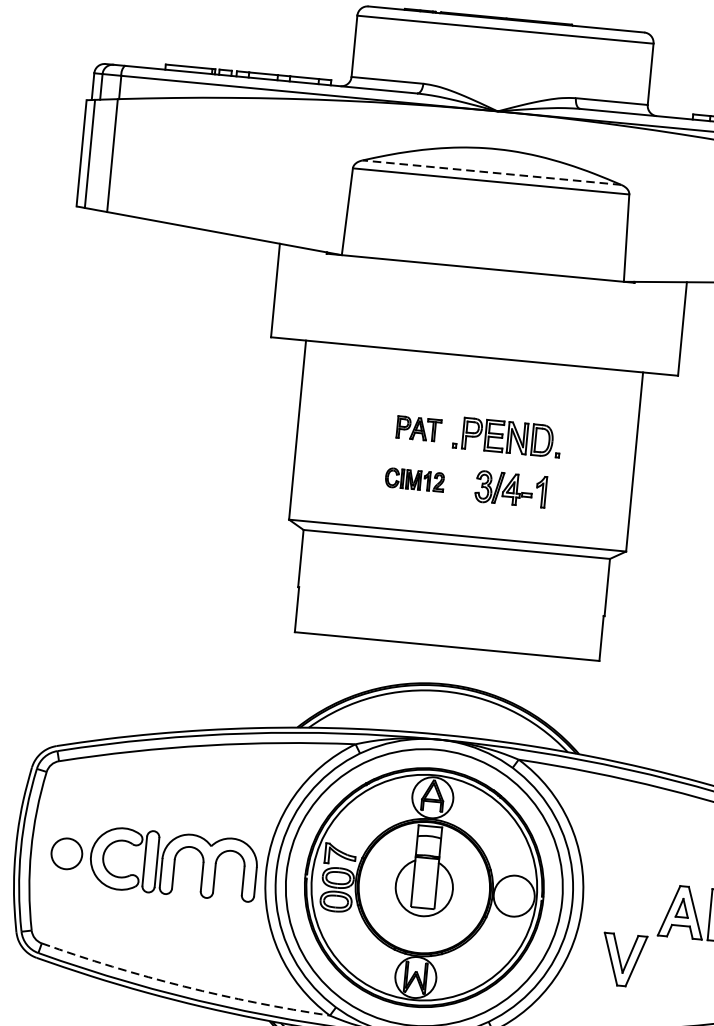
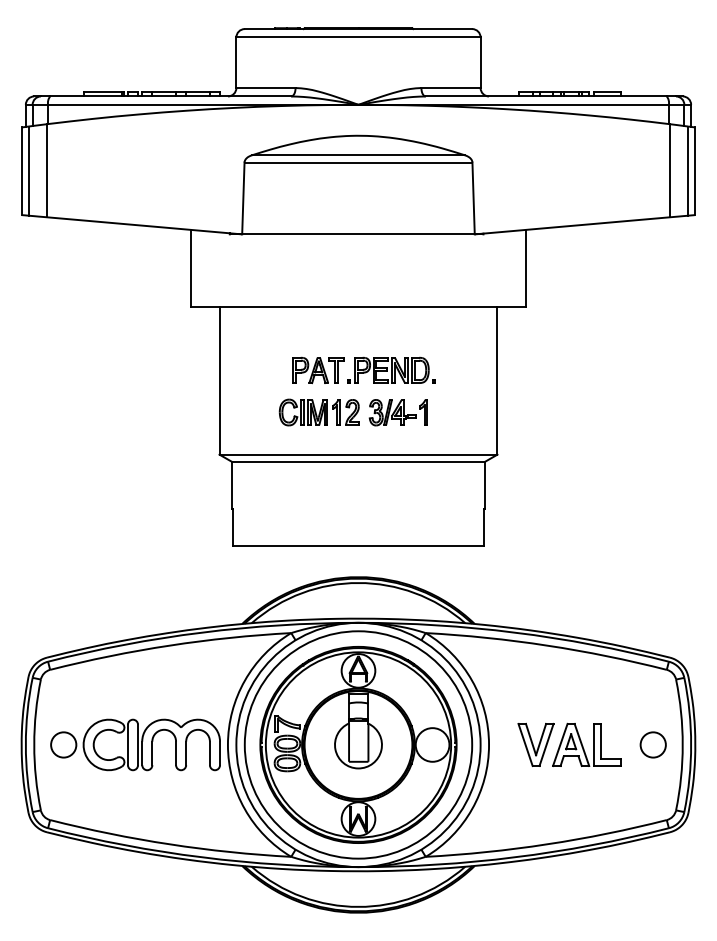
line: (491, 172) -> (358, 155), dashed -> solid
part: (418, 428) -> (318, 370), size x1.43
part: (413, 479) -> (318, 412), size x1.67
part: (623, 959) -> (535, 744), moved
arc: (183, 986) -> (169, 844), dashed -> solid

